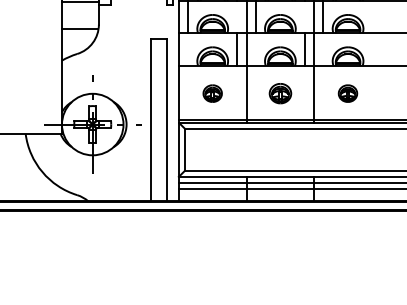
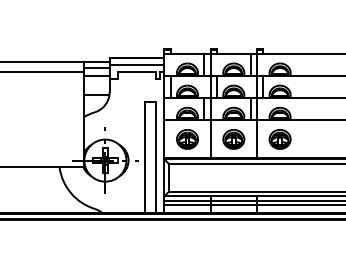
part: (212, 93) -> (187, 139), size x1.67
part: (279, 93) -> (233, 139), size x1.43
part: (347, 93) -> (279, 139), size x1.67

